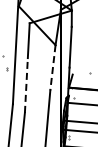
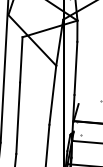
line: (52, 67) -> (52, 94), dashed -> solid
line: (26, 84) -> (18, 116), dashed -> solid

